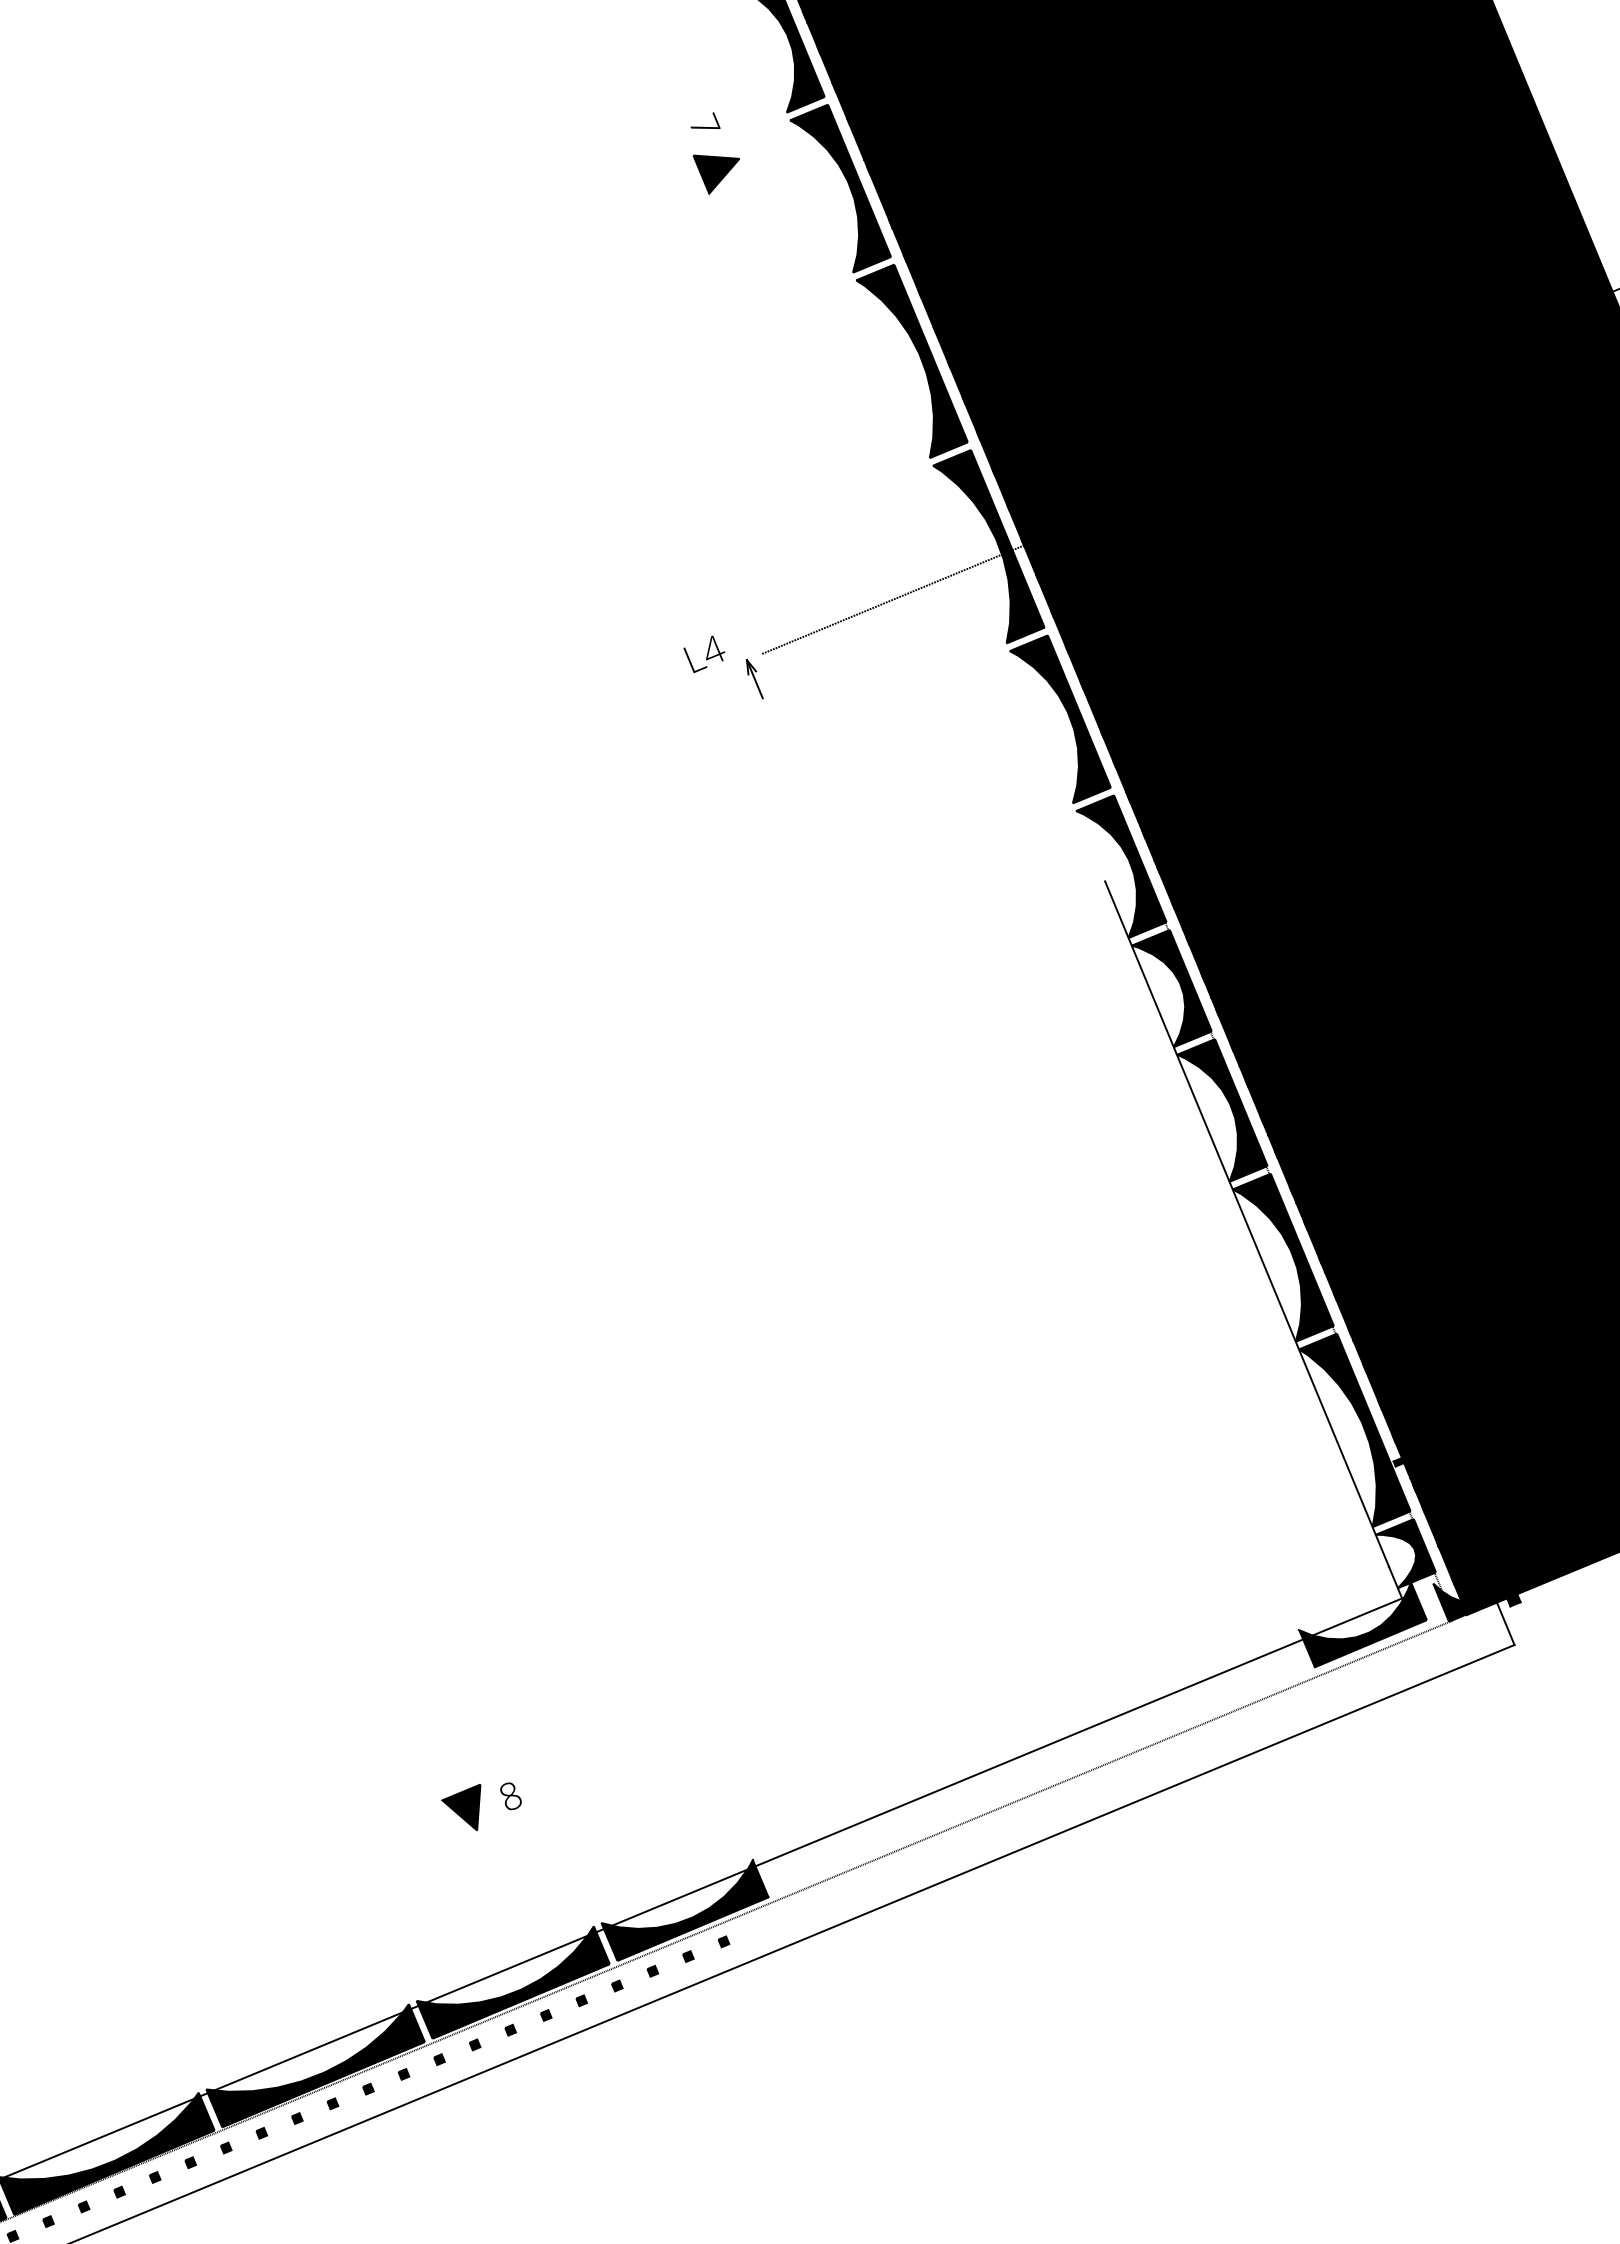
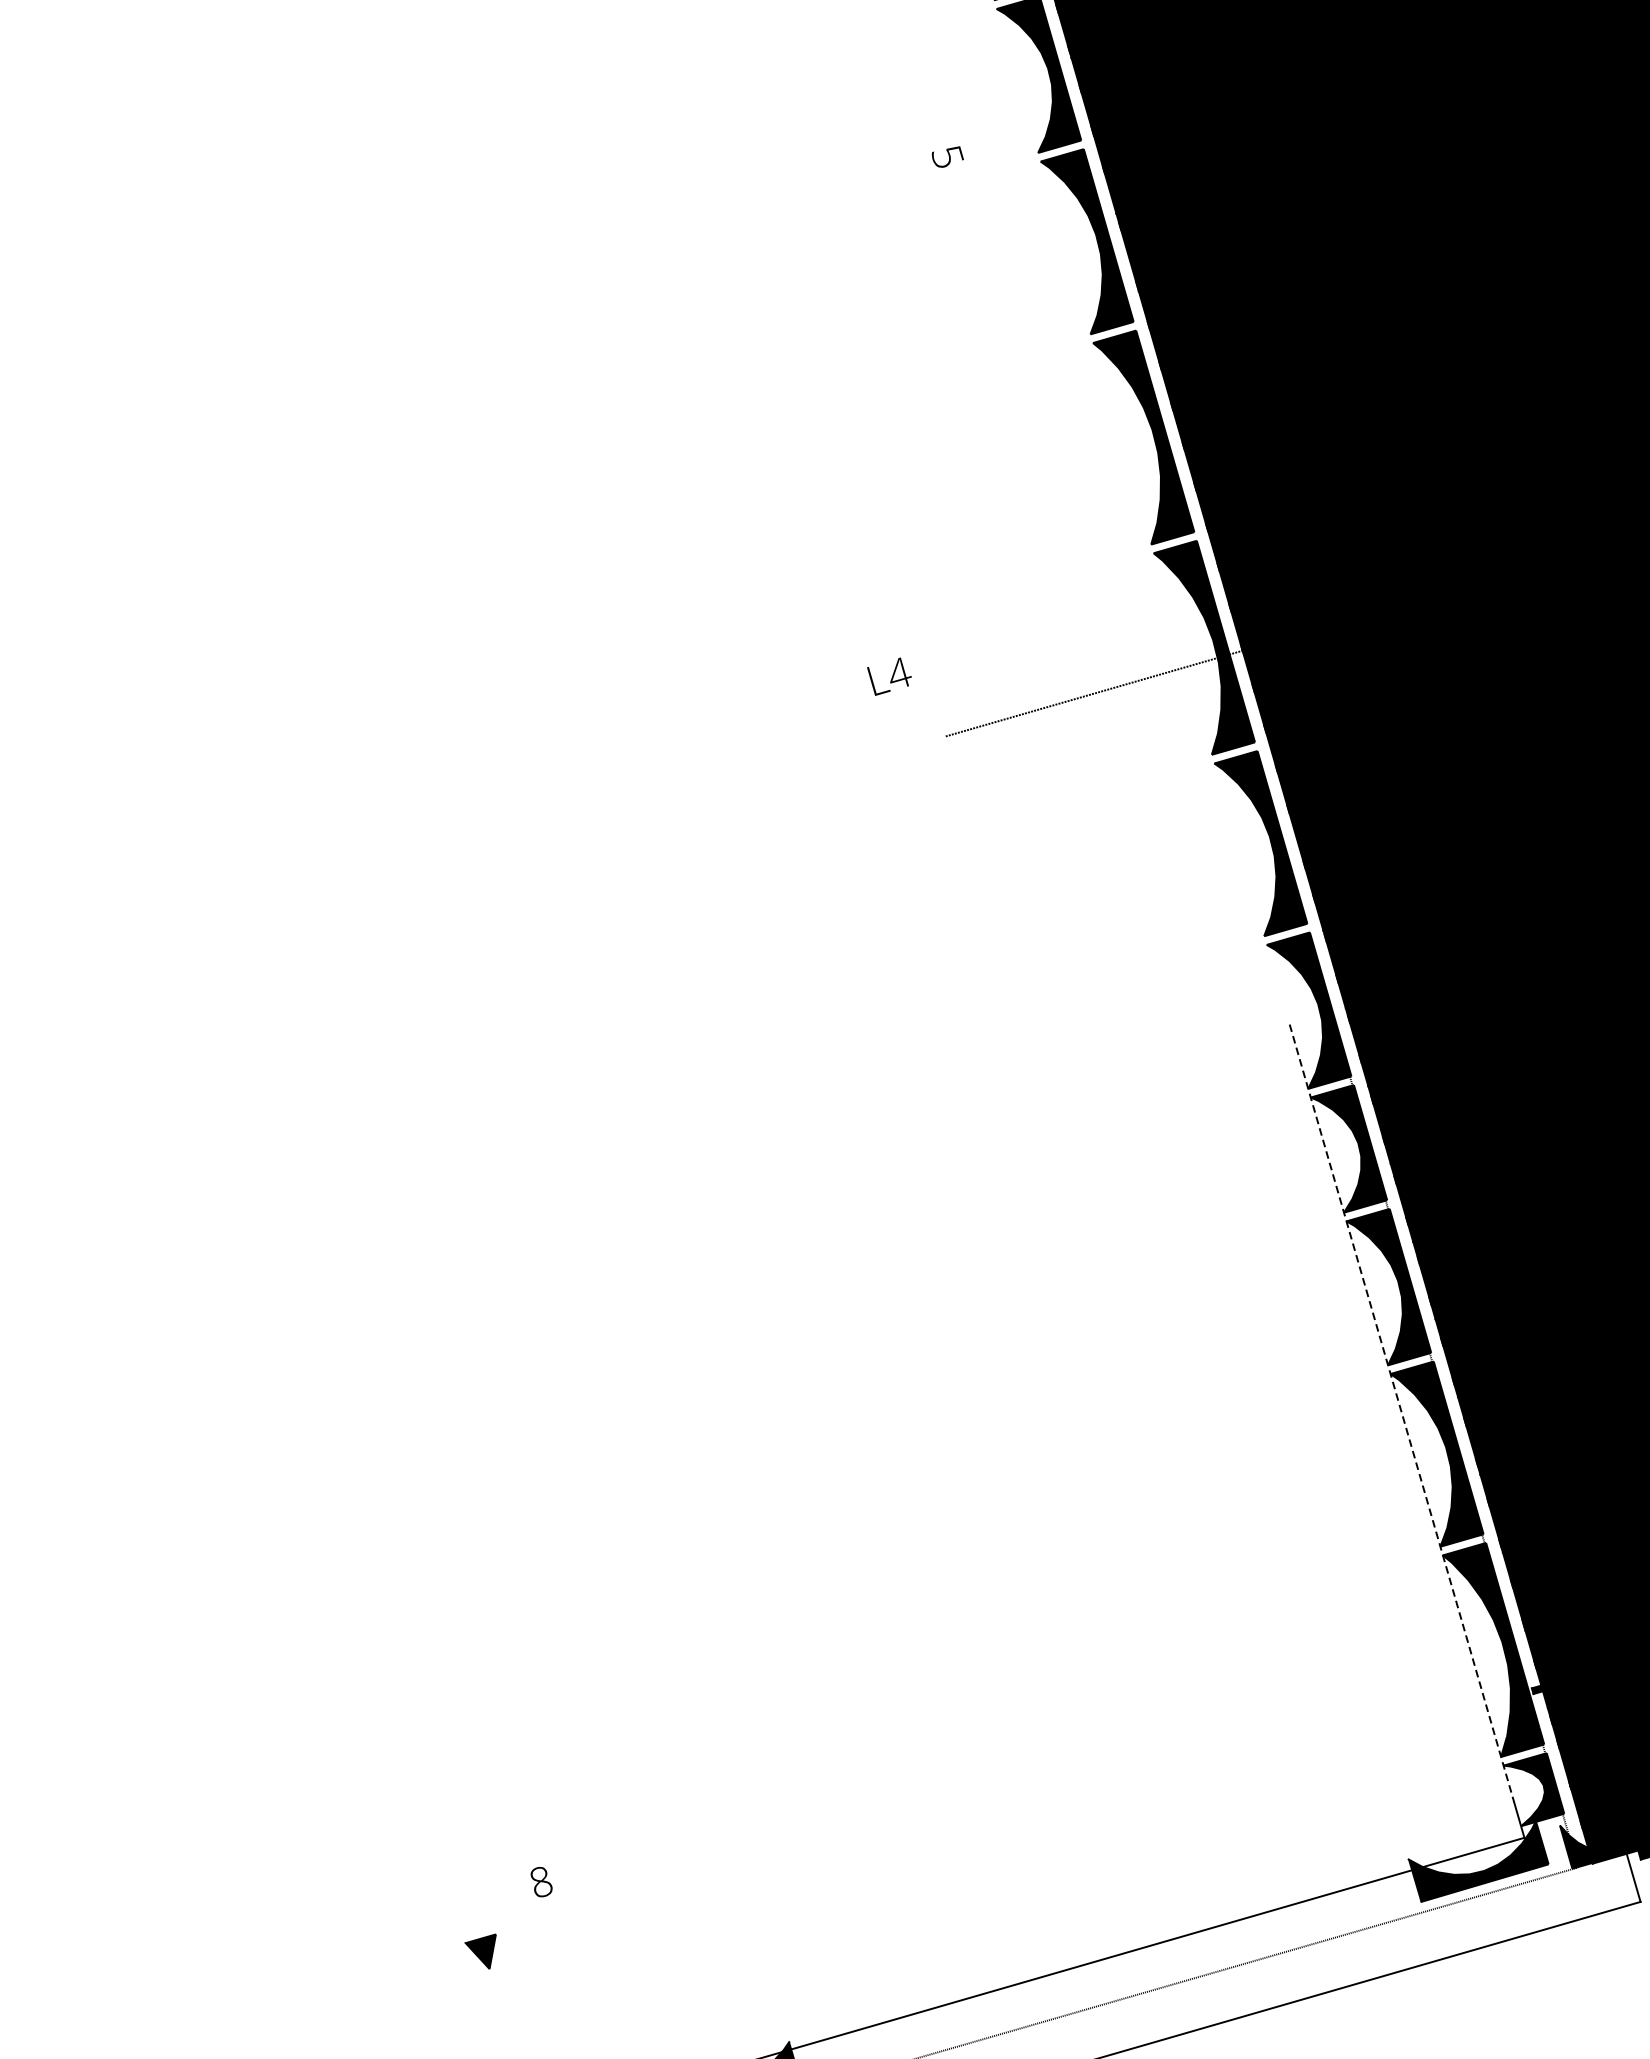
text: (705, 124) -> (948, 155), 7 -> 5
part: (715, 174) -> (953, 211), removed
text: (704, 653) -> (889, 675), moved
part: (754, 679) -> (934, 763), removed
line: (1247, 1224) -> (1402, 1413), solid -> dashed
text: (510, 1796) -> (541, 1882), moved
part: (461, 1807) -> (479, 1950), size x0.7

